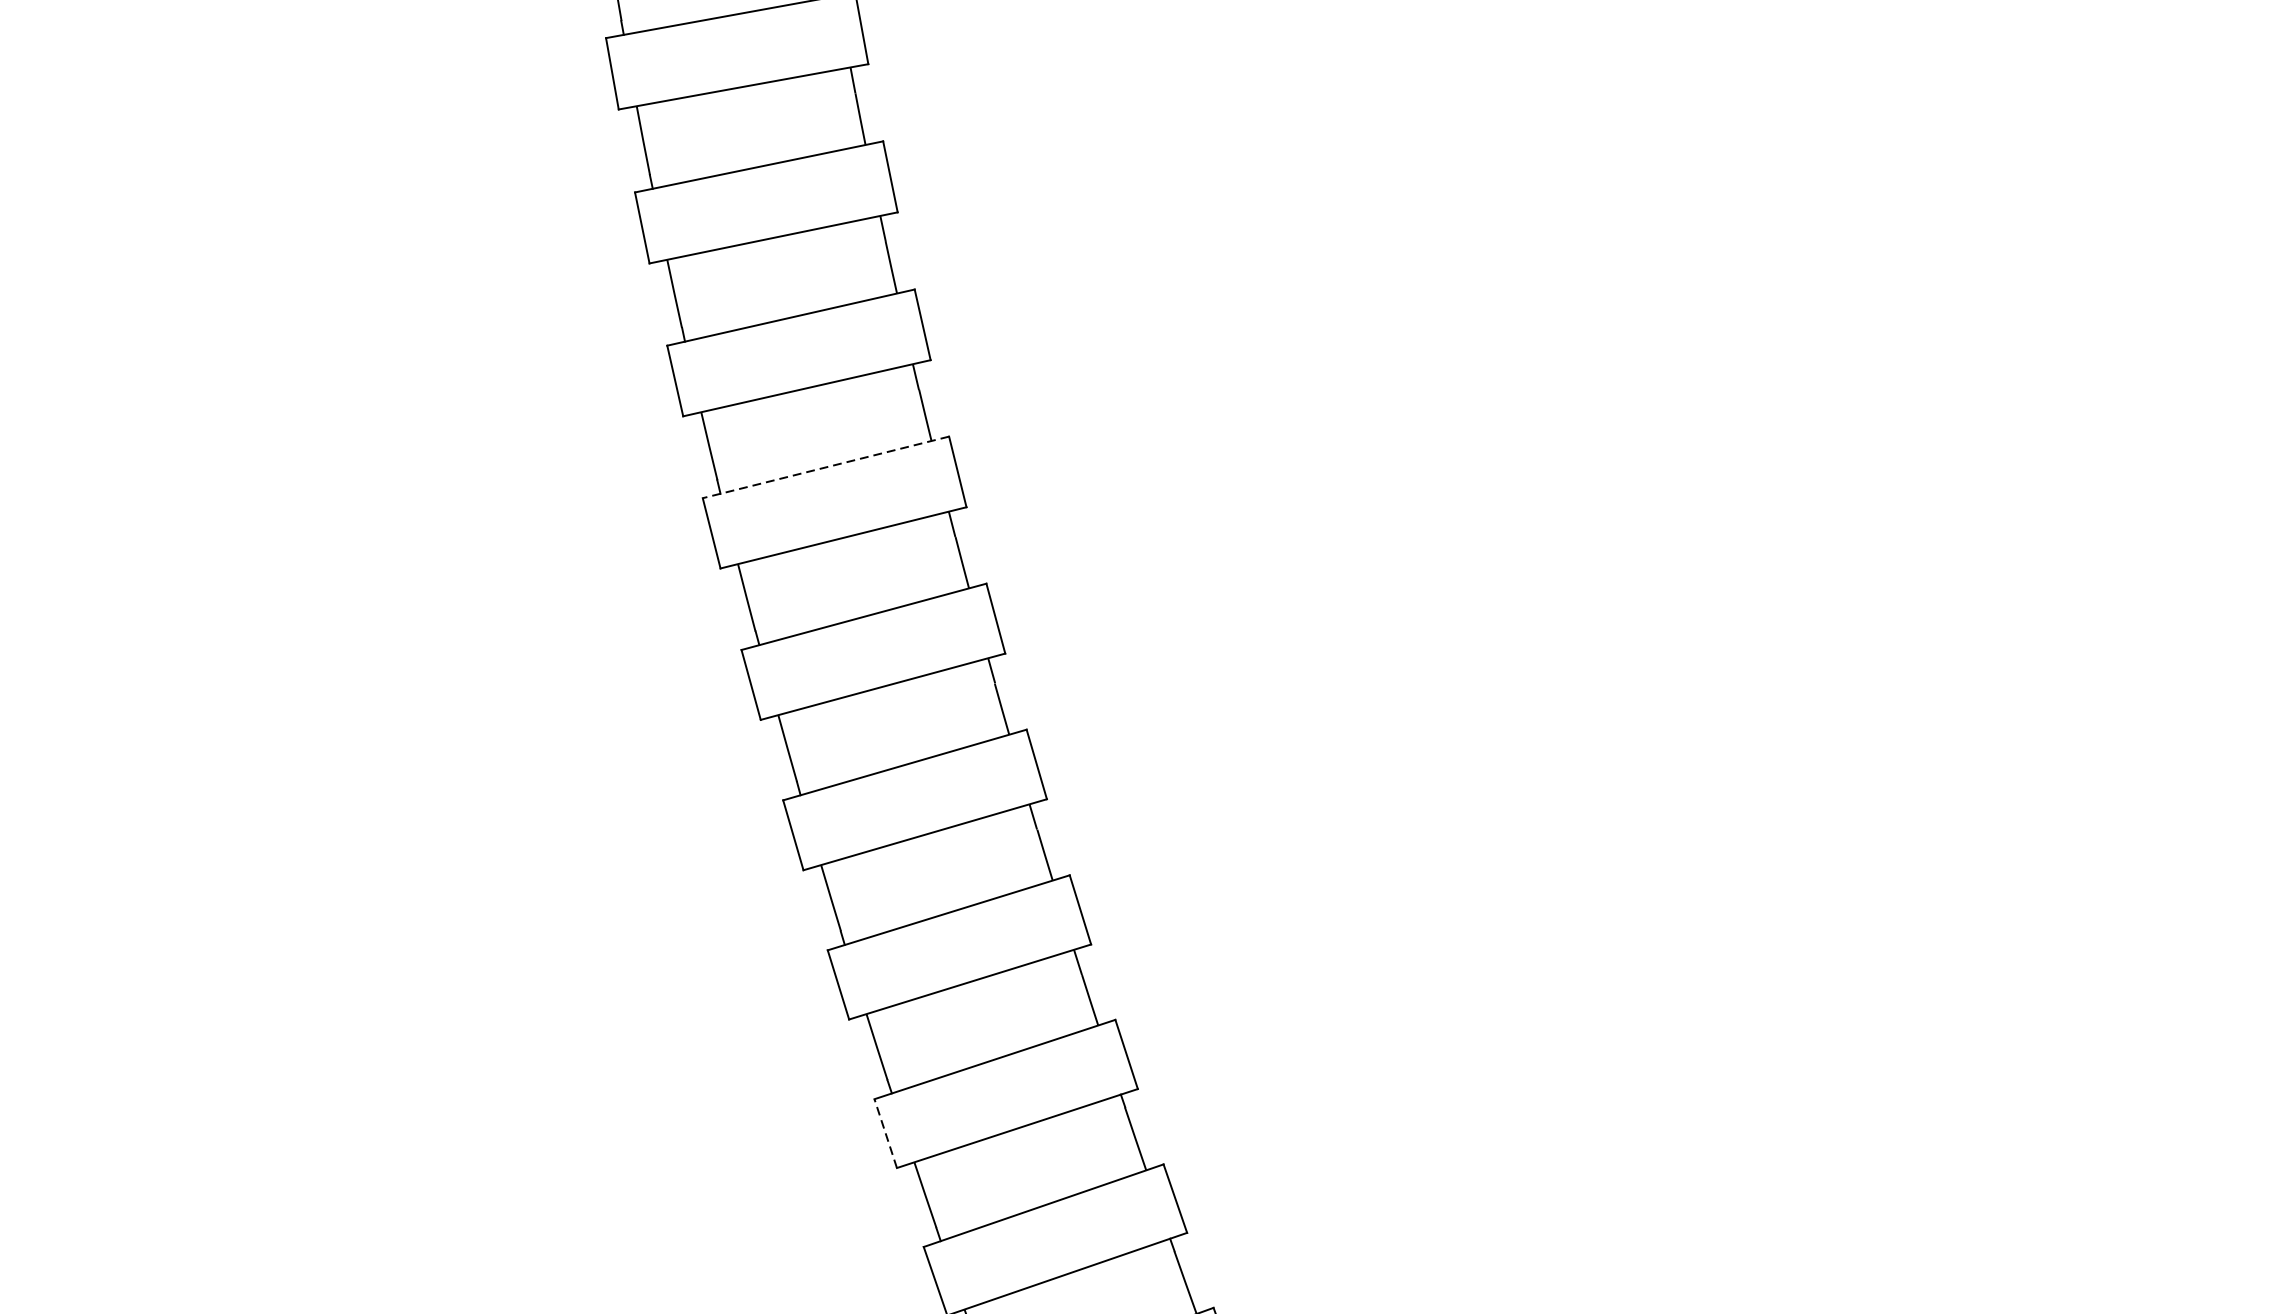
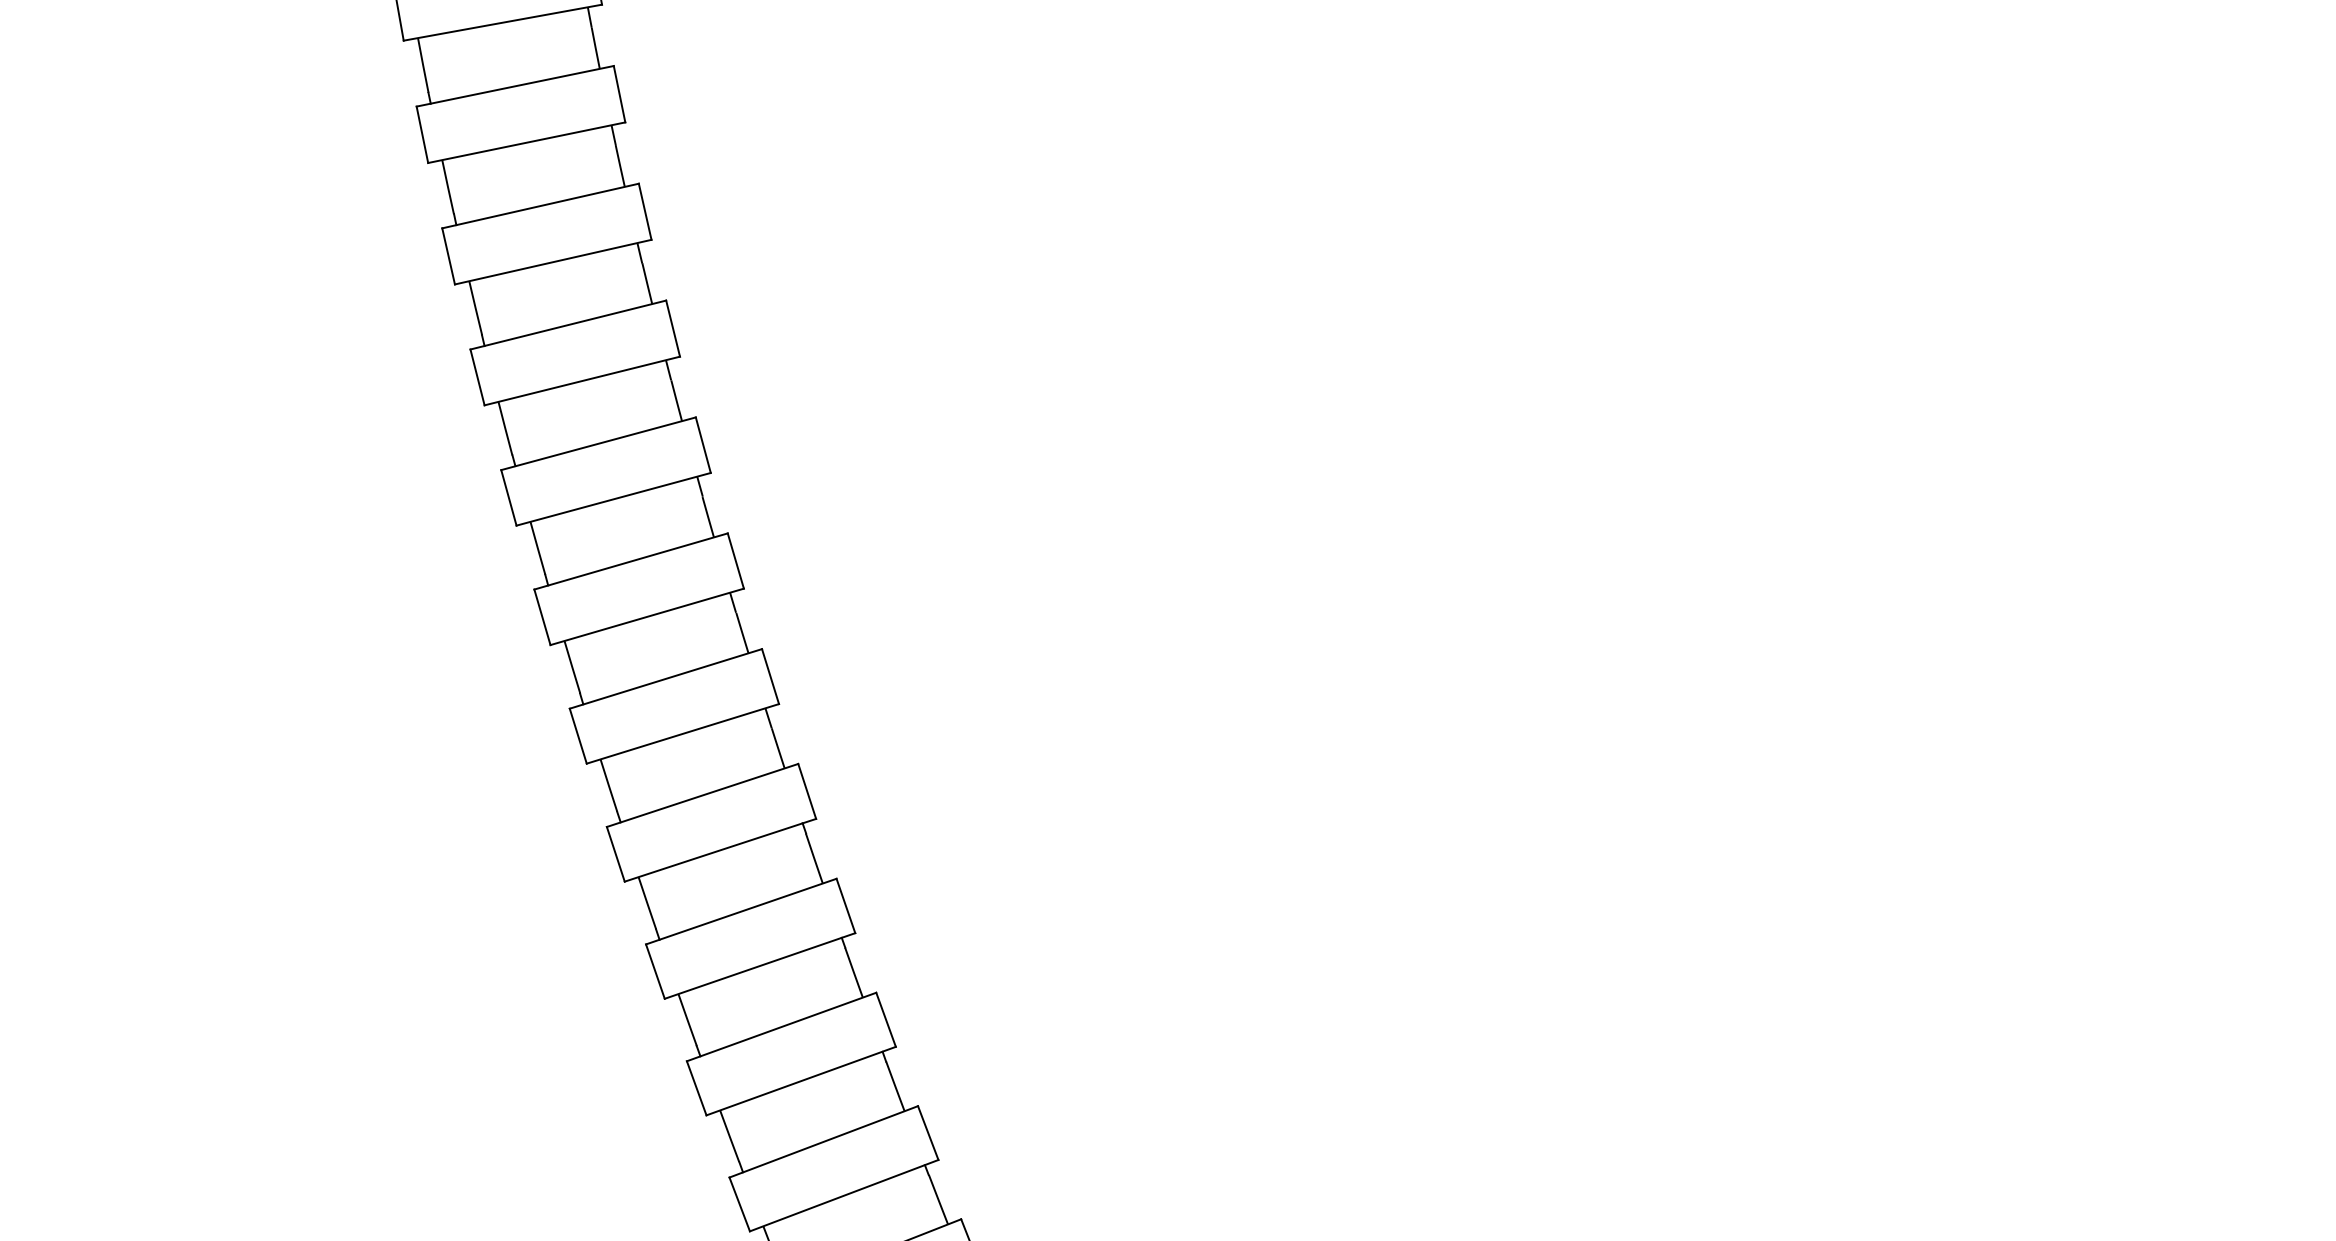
line: (826, 467) -> (568, 325), dashed -> solid
line: (885, 1133) -> (615, 854), dashed -> solid

